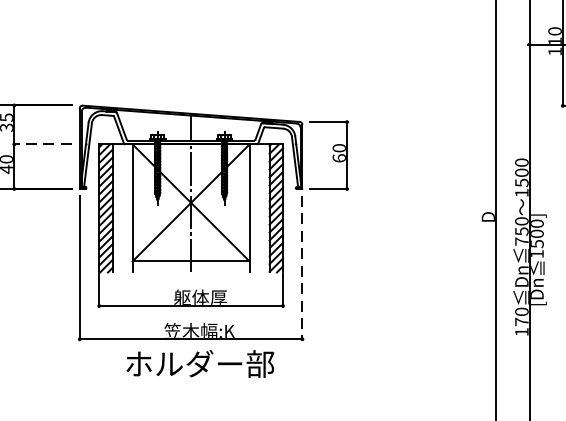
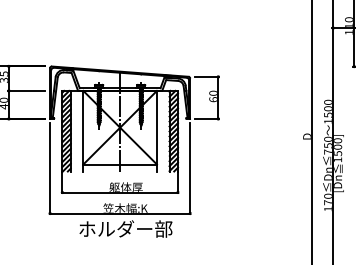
line: (42, 143) -> (26, 90), dashed -> solid
line: (302, 267) -> (190, 168), dashed -> solid

